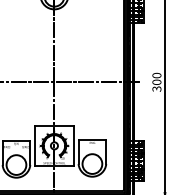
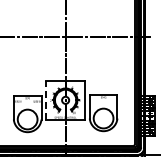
line: (34, 145) -> (45, 99), solid -> dashed

